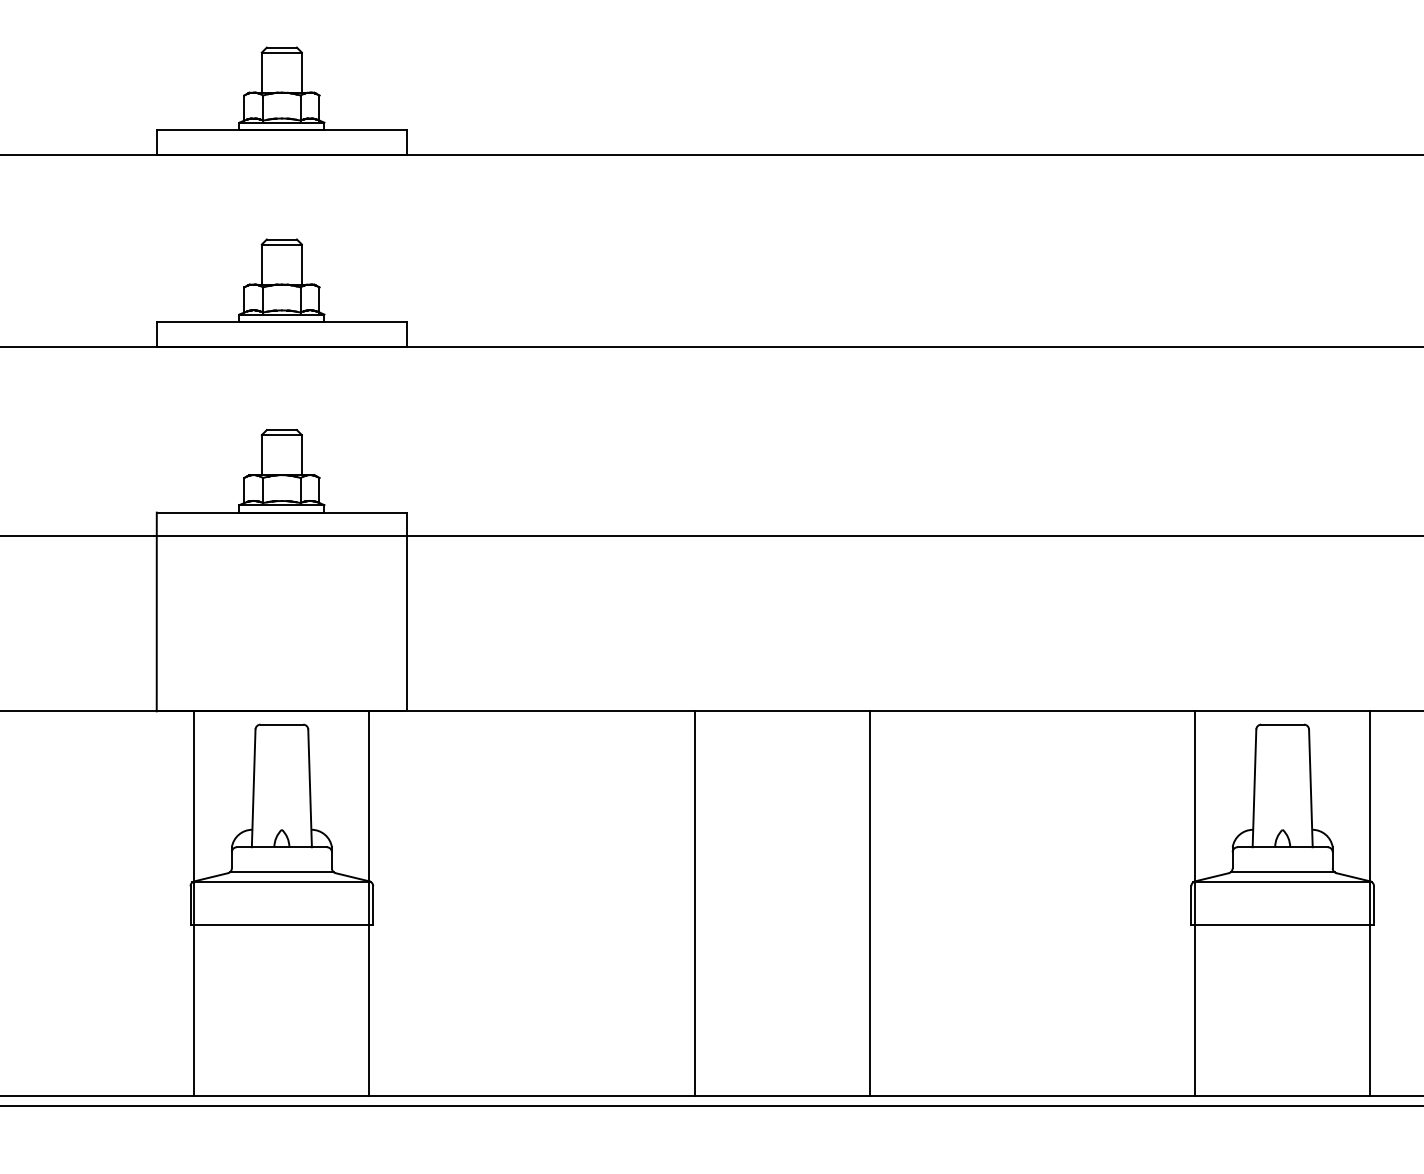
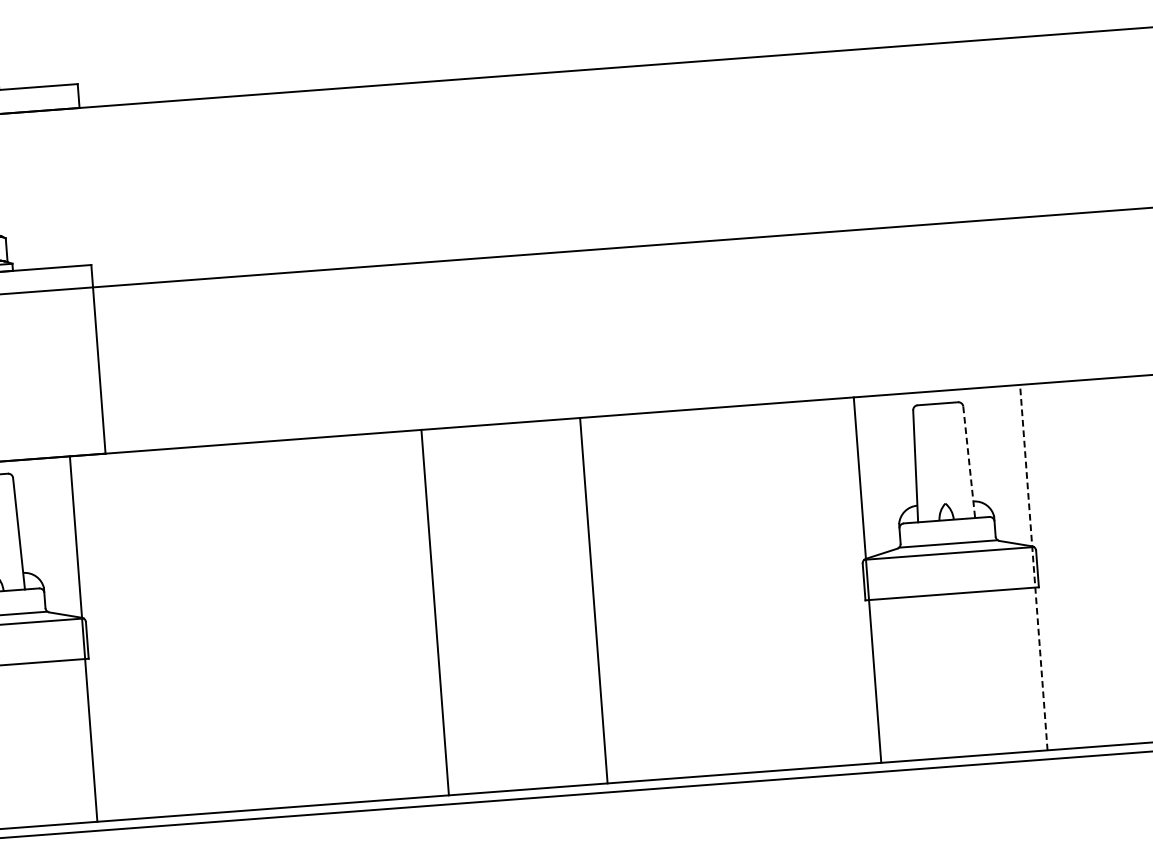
line: (1310, 788) -> (968, 462), solid -> dashed
line: (694, 903) -> (434, 612), moved
line: (869, 903) -> (593, 600), moved
line: (1370, 903) -> (1034, 567), solid -> dashed

